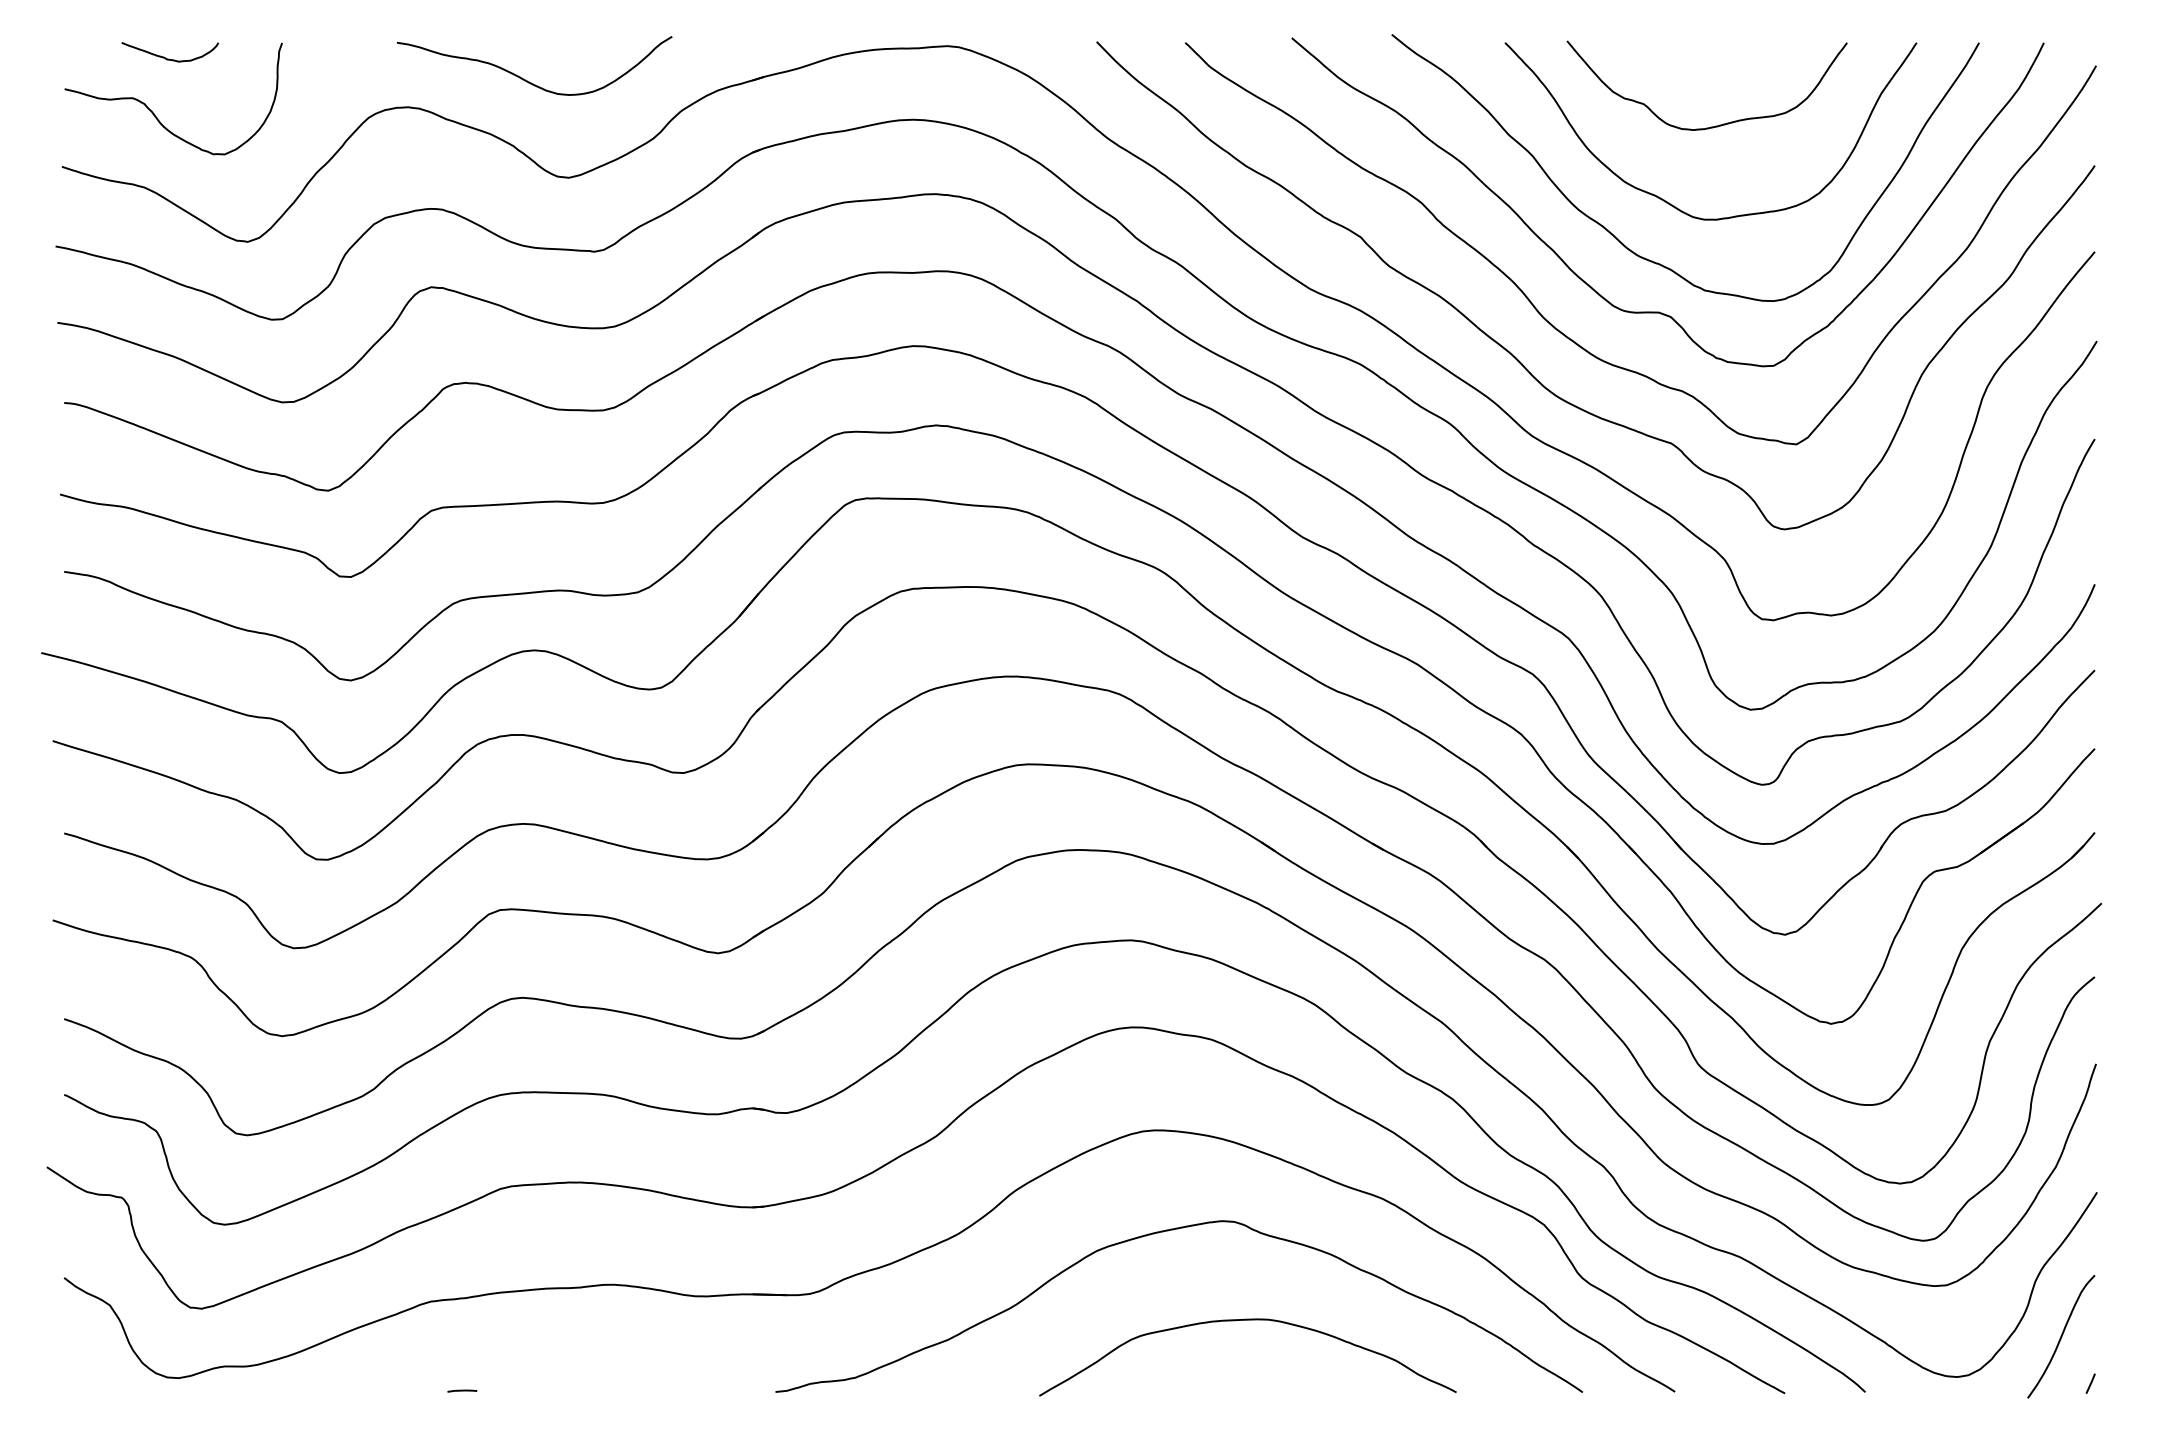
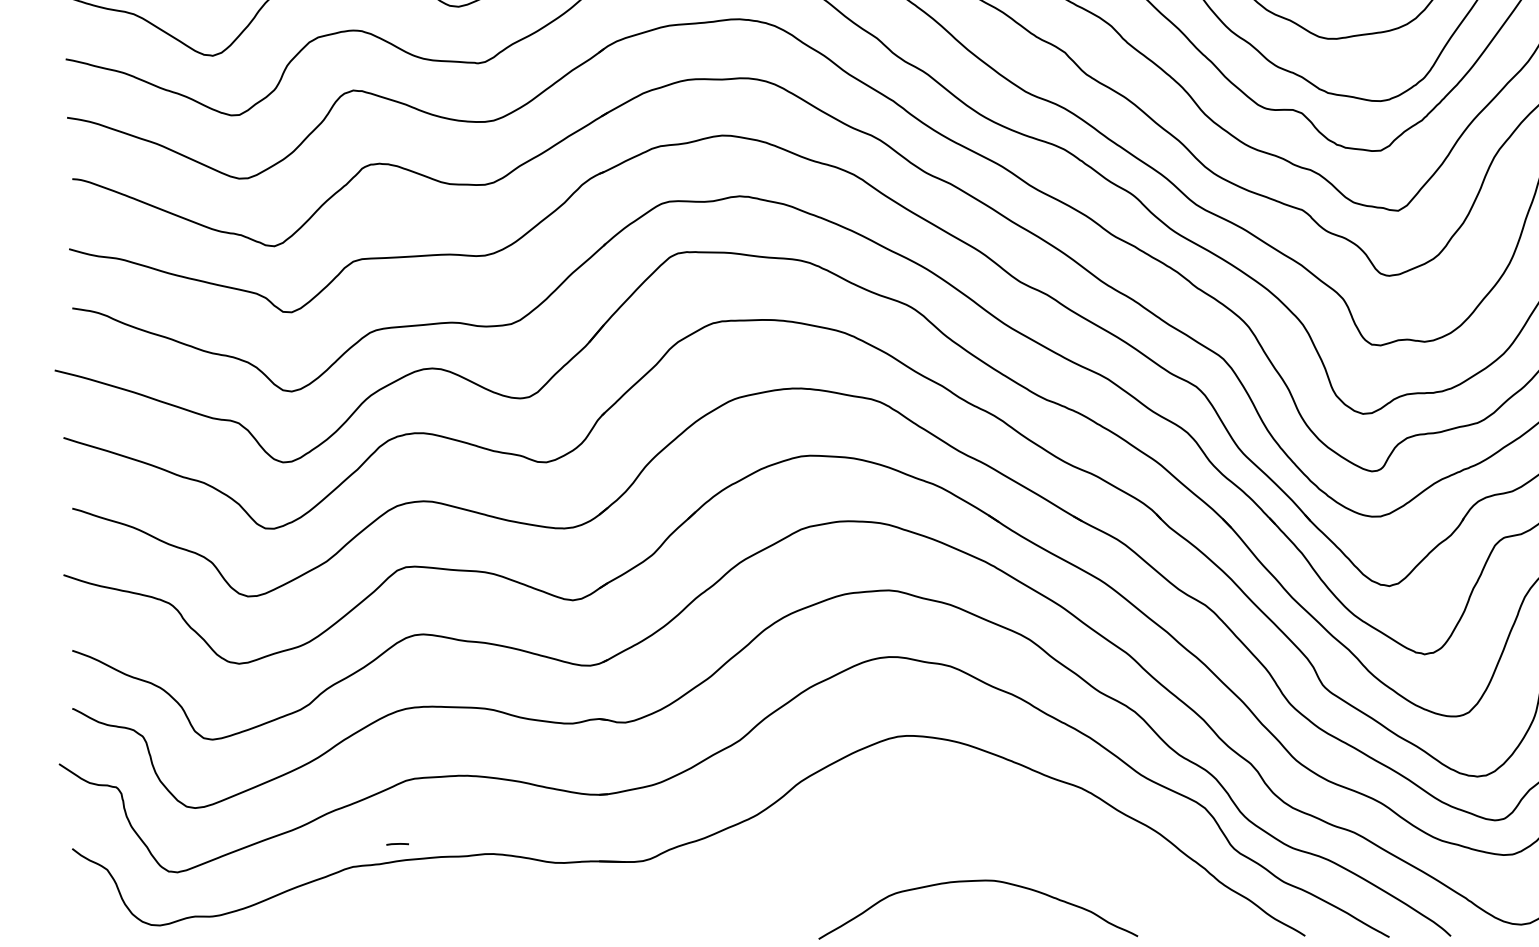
curve: (1163, 1232) -> (913, 814), removed
line: (462, 1390) -> (397, 843), moved

